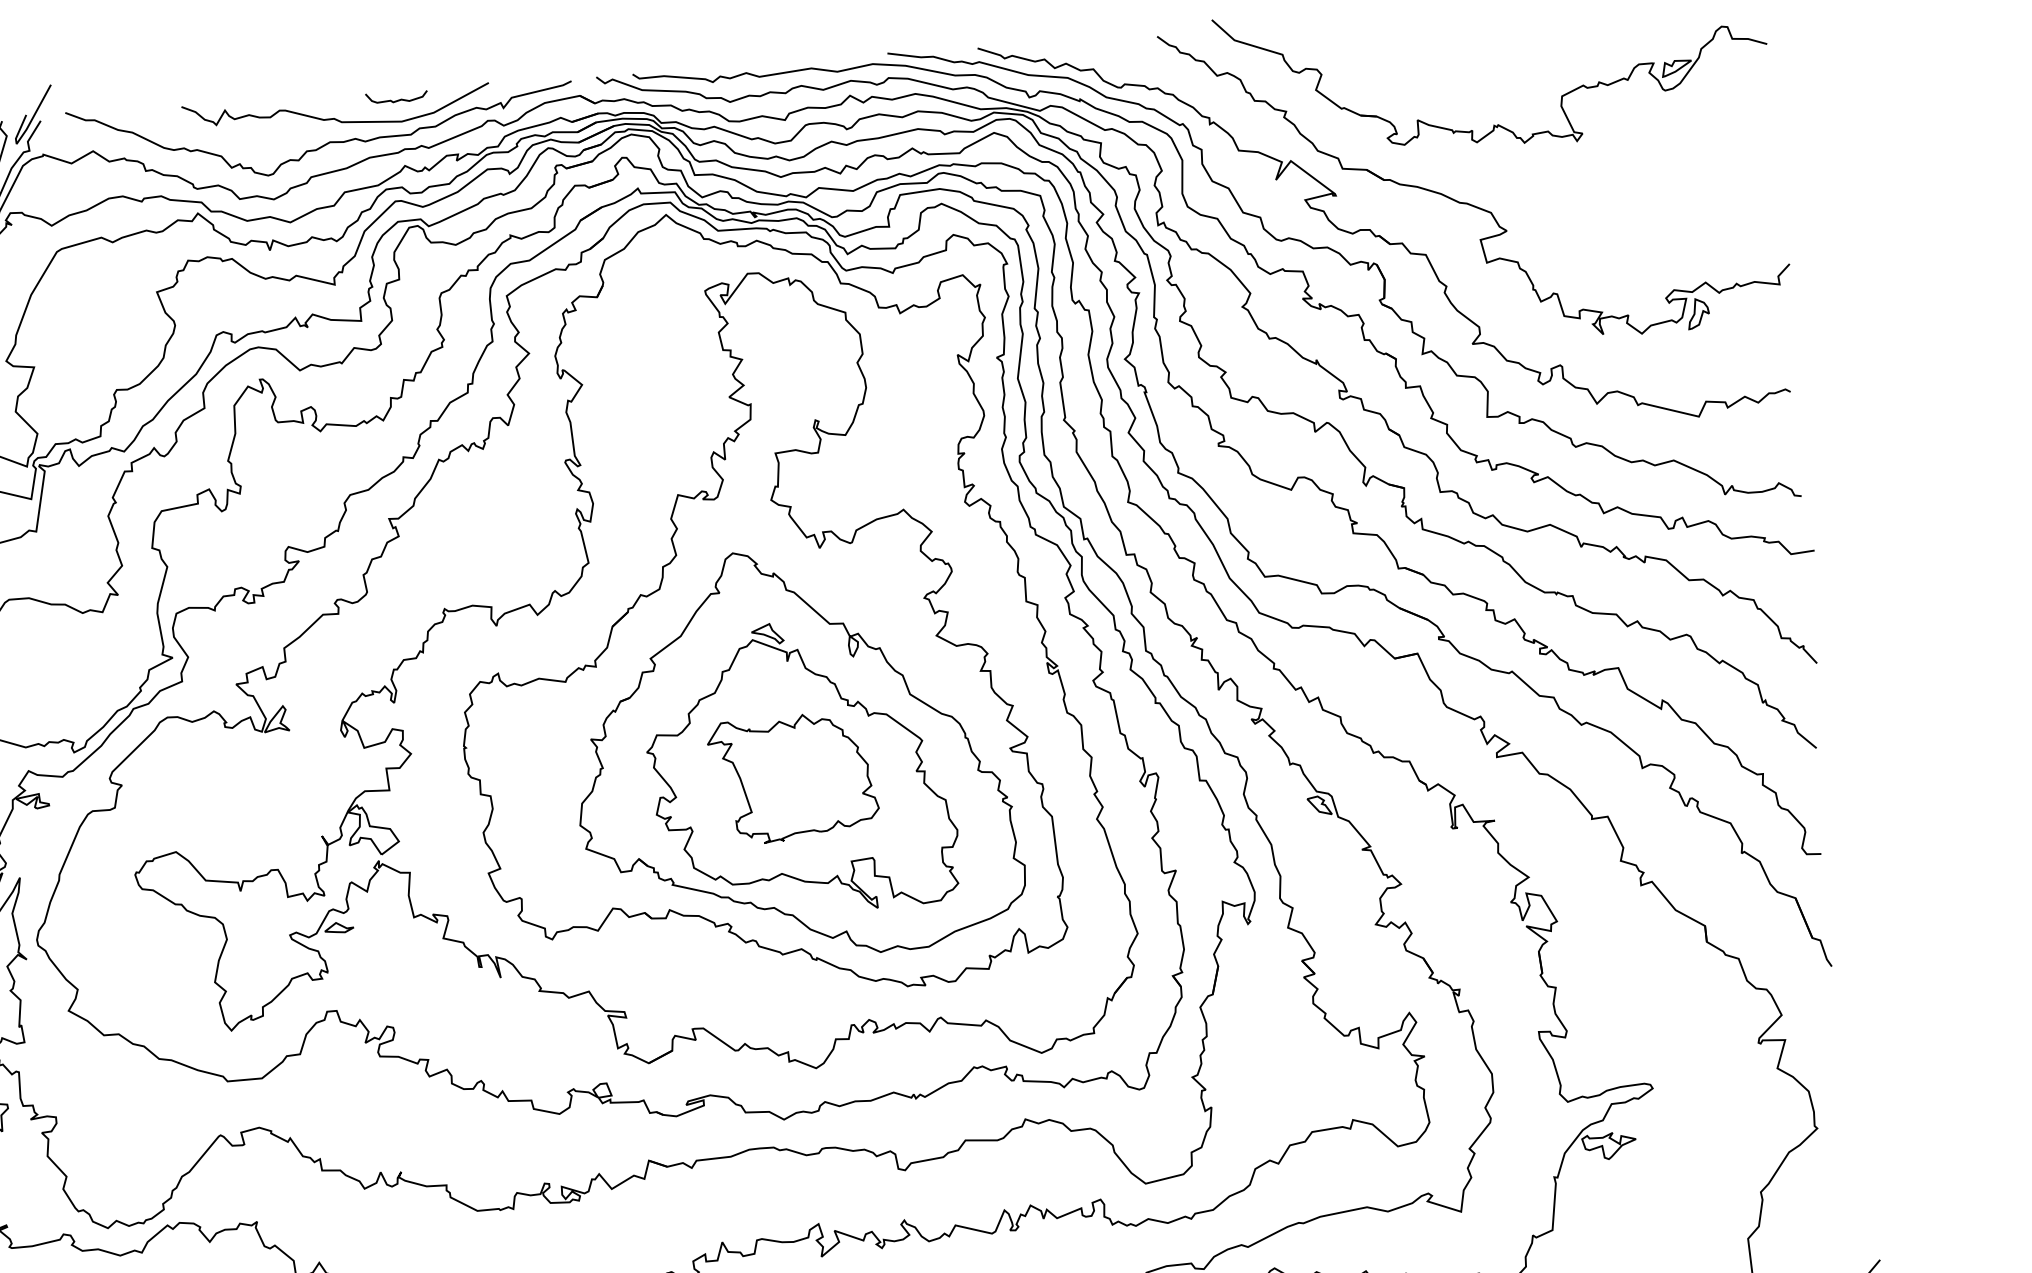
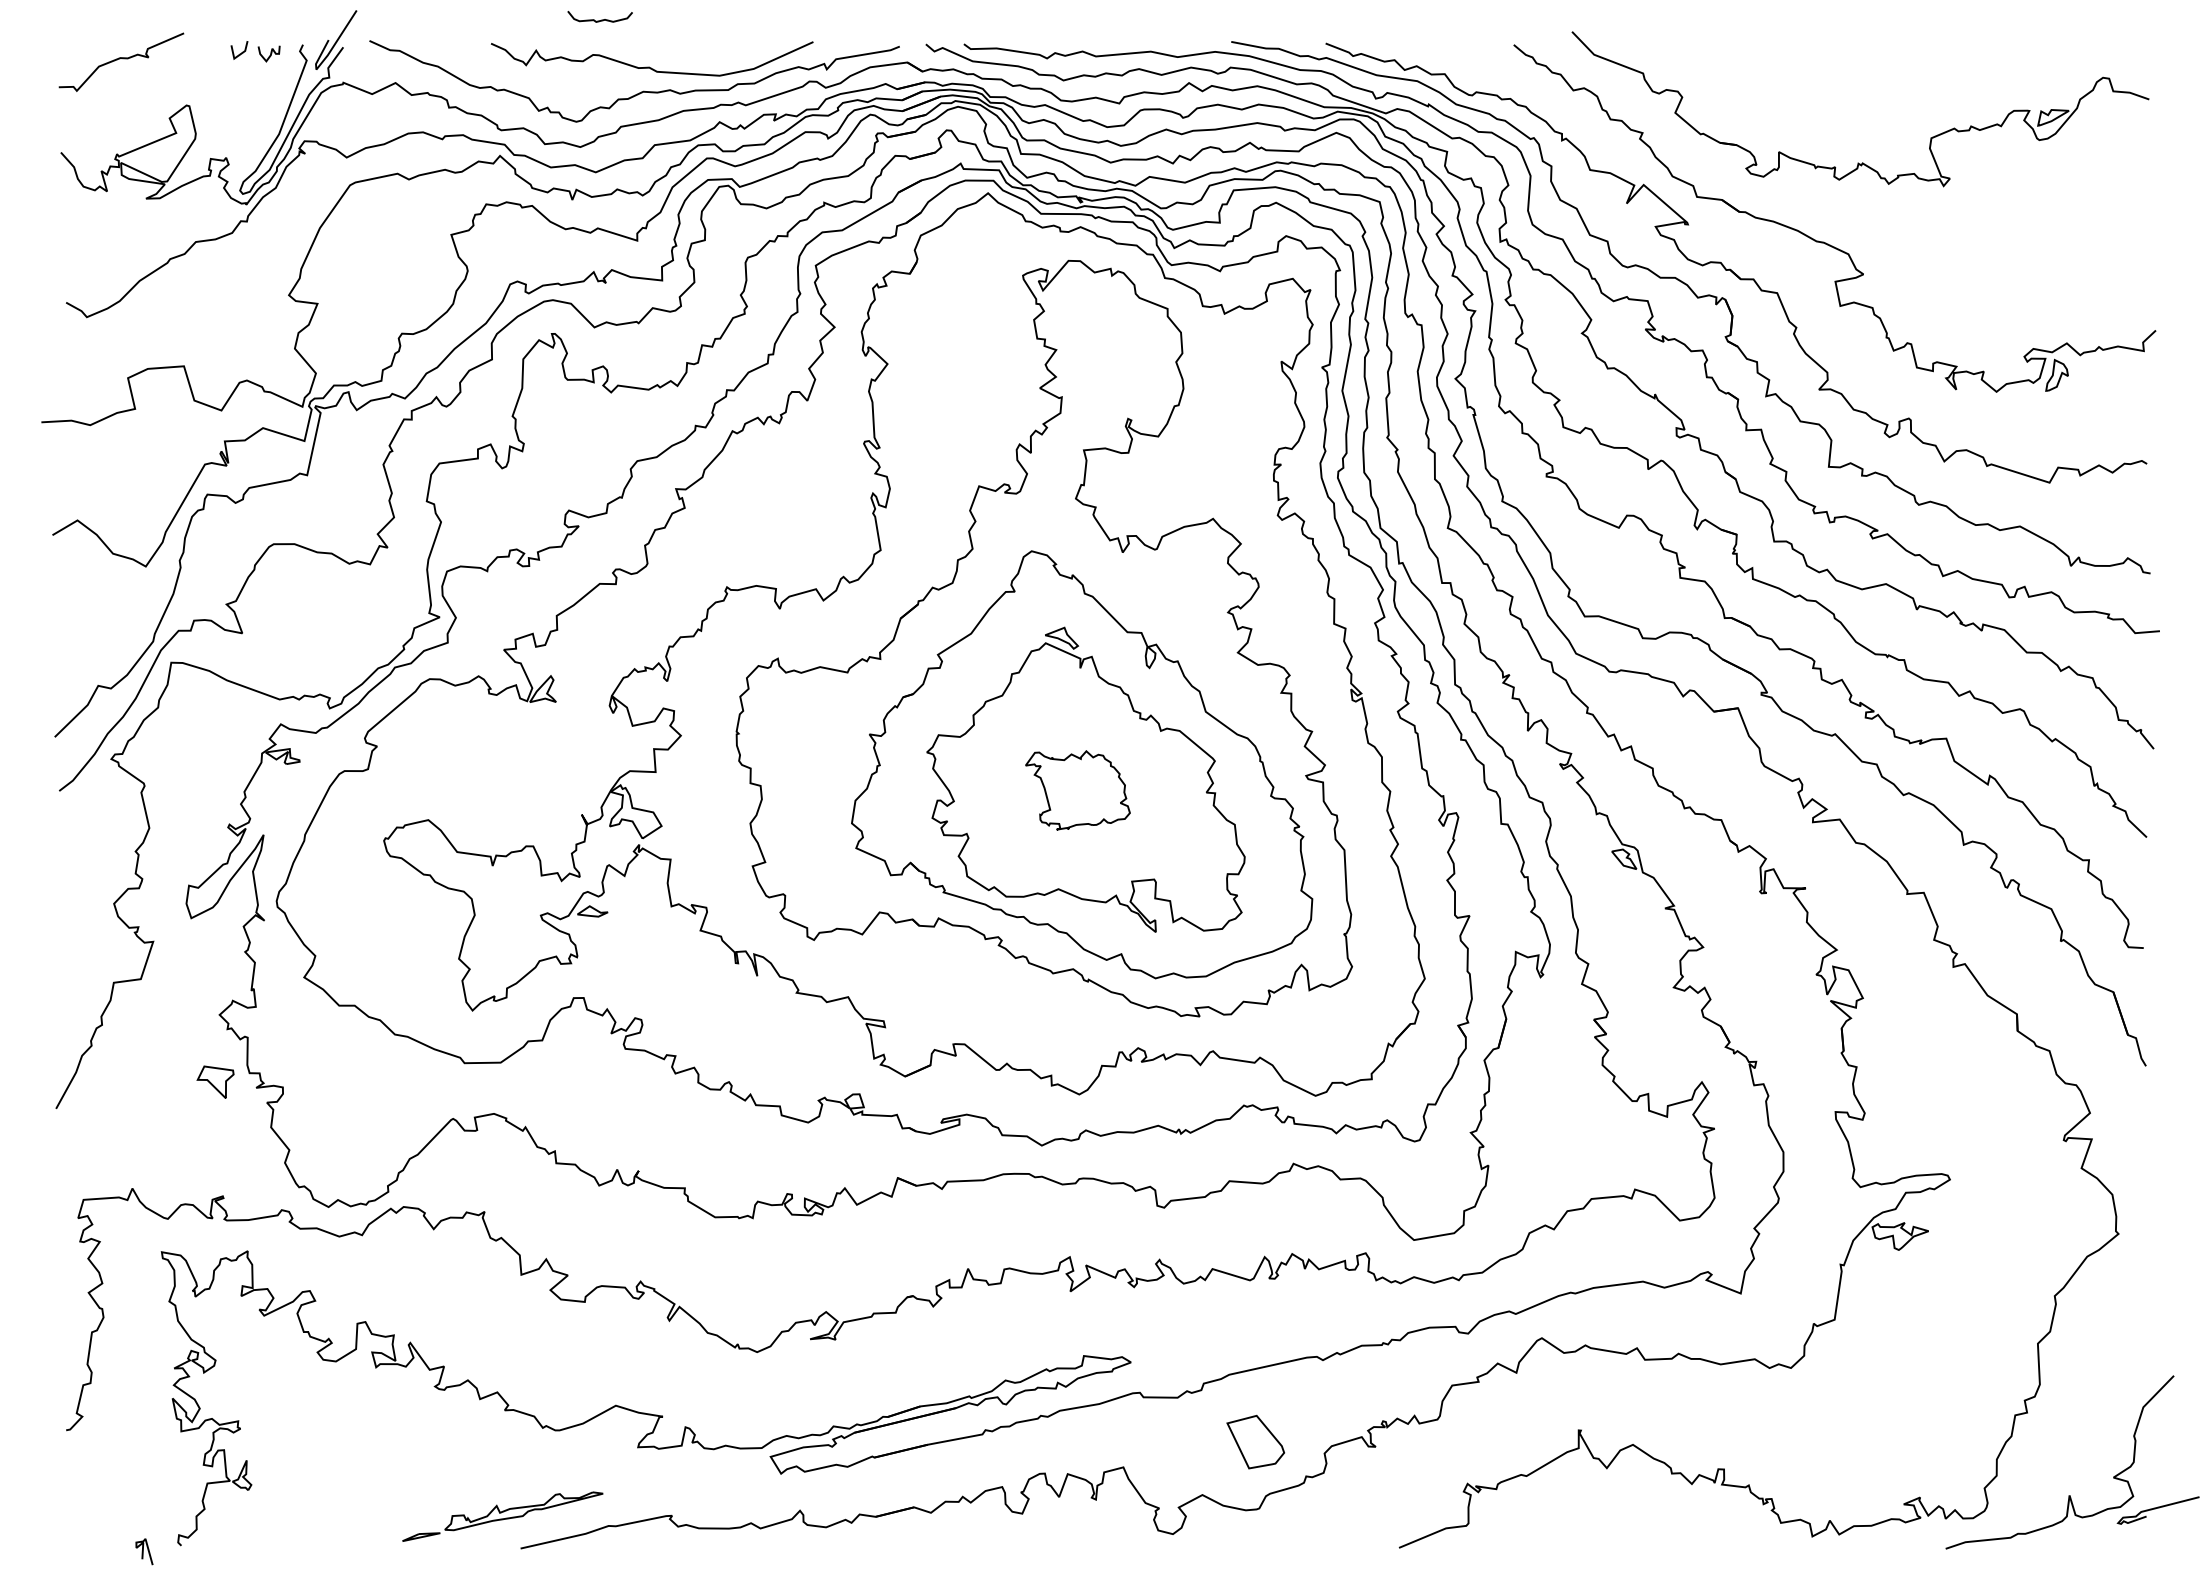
curve: (398, 99) -> (601, 19), moved
part: (793, 778) -> (1077, 790), size x0.6

